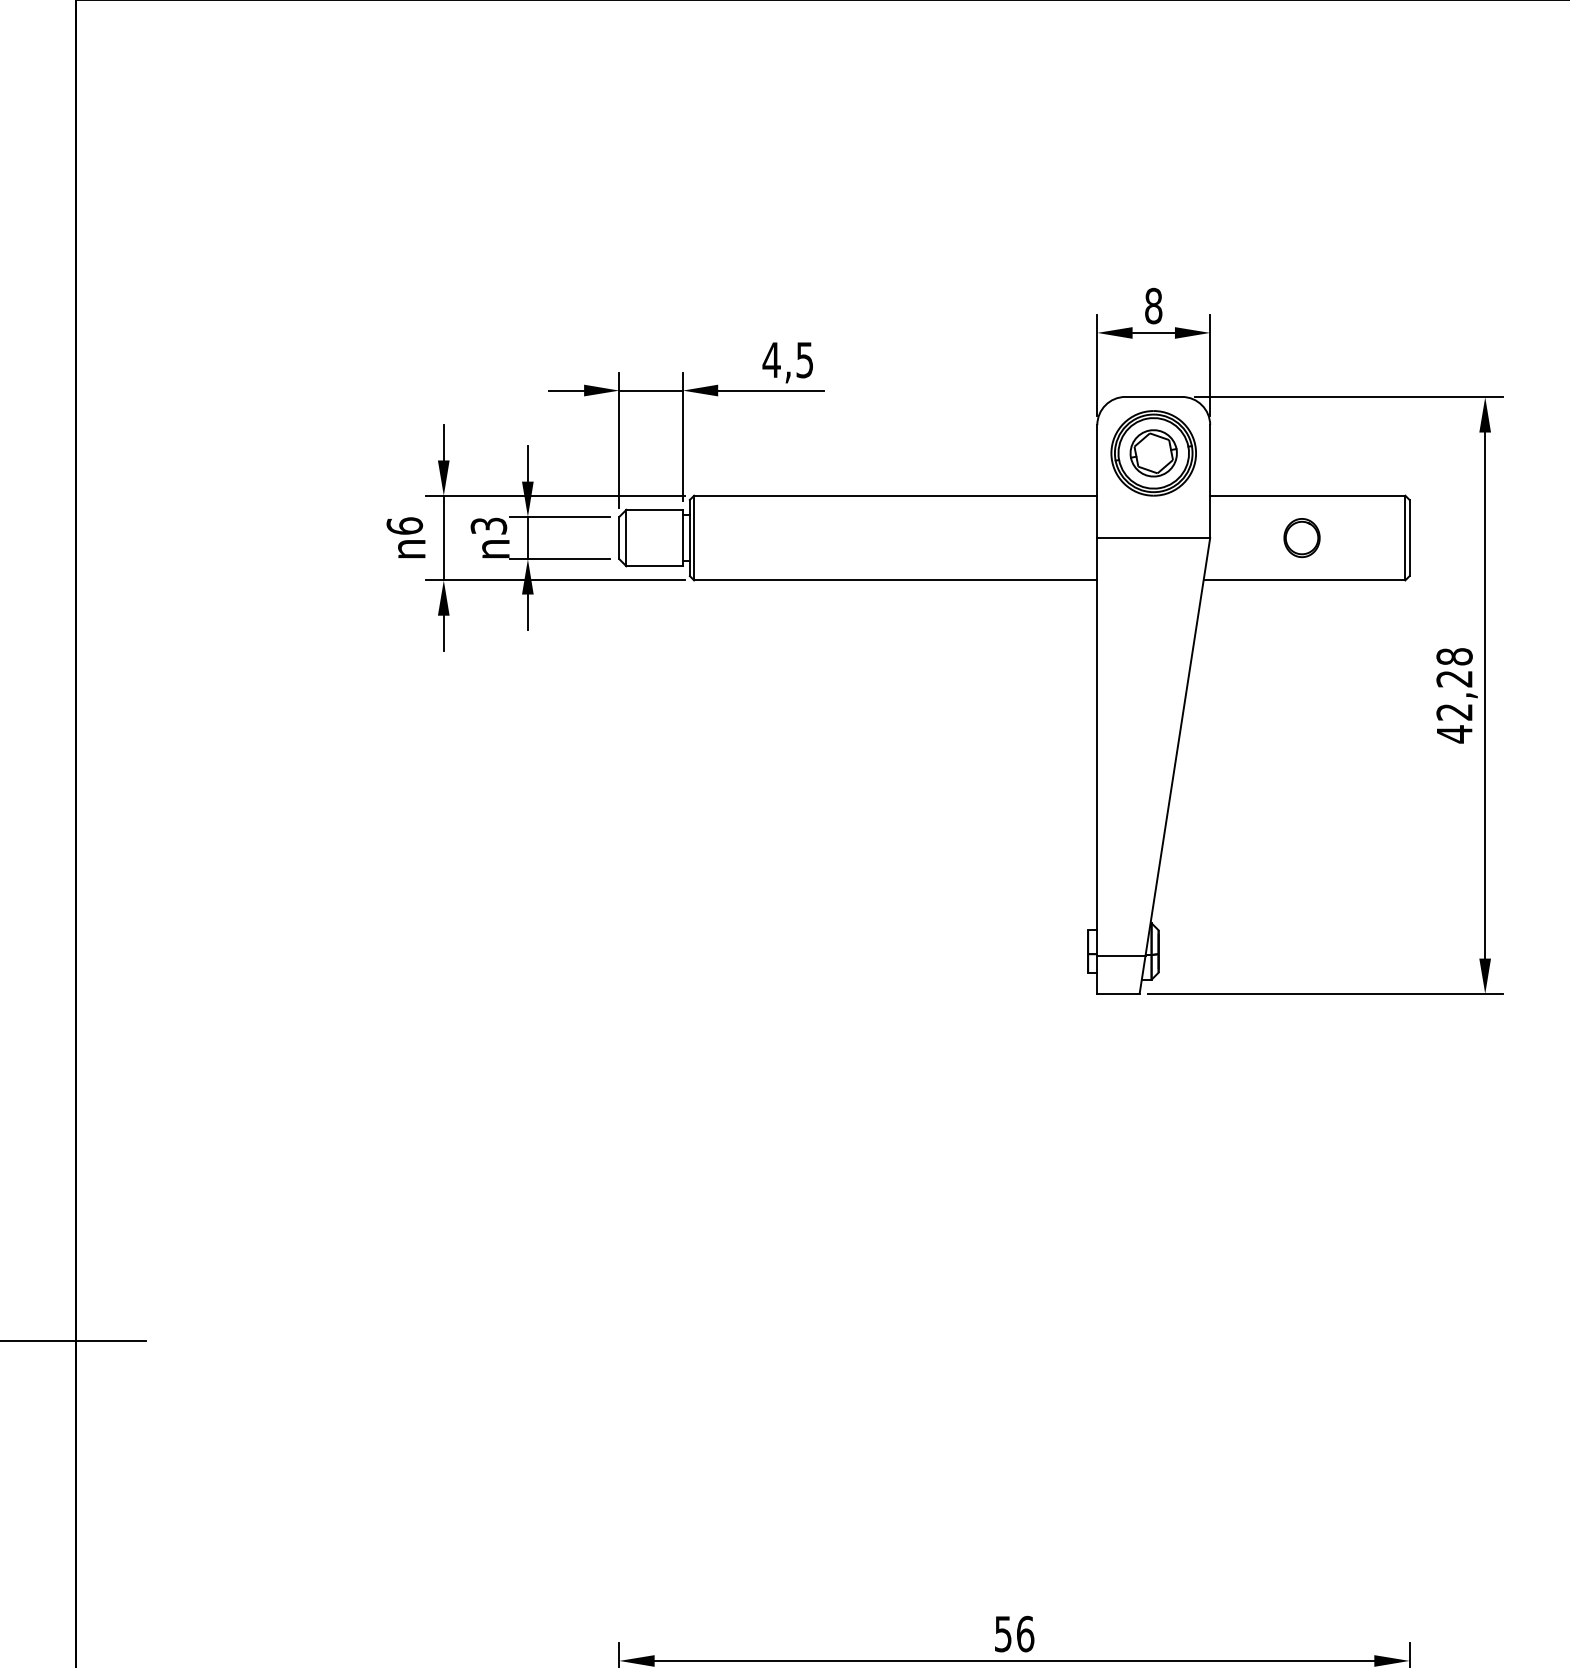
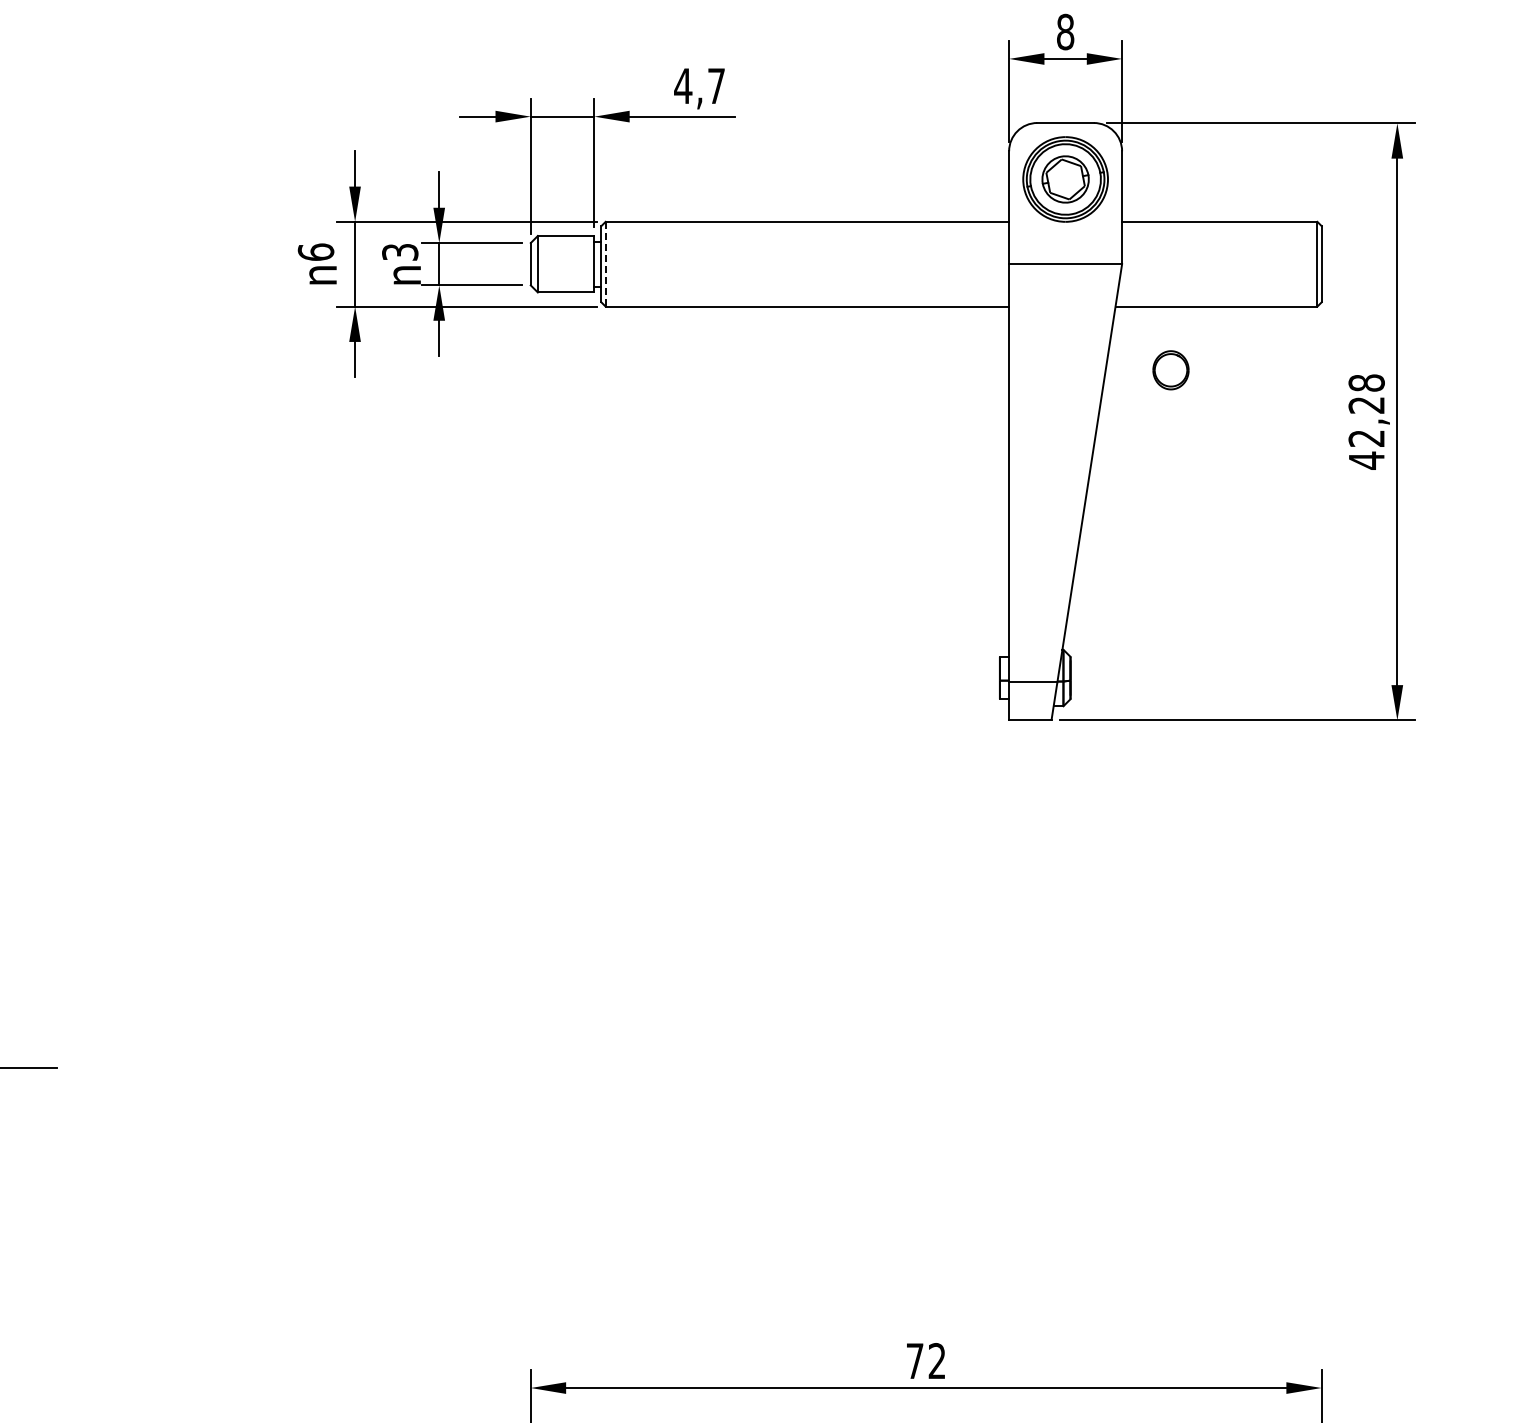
text: (804, 360) -> (716, 86), 4,5 -> 4,7
line: (694, 538) -> (606, 264), solid -> dashed
part: (1301, 538) -> (1170, 370), moved
text: (1014, 1633) -> (926, 1360), 56 -> 72

